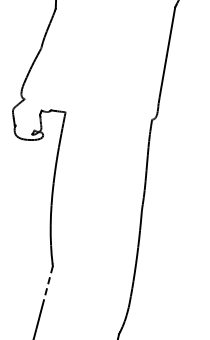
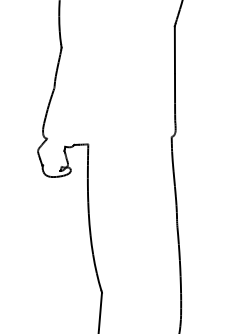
line: (47, 285) -> (100, 311), dashed -> solid

